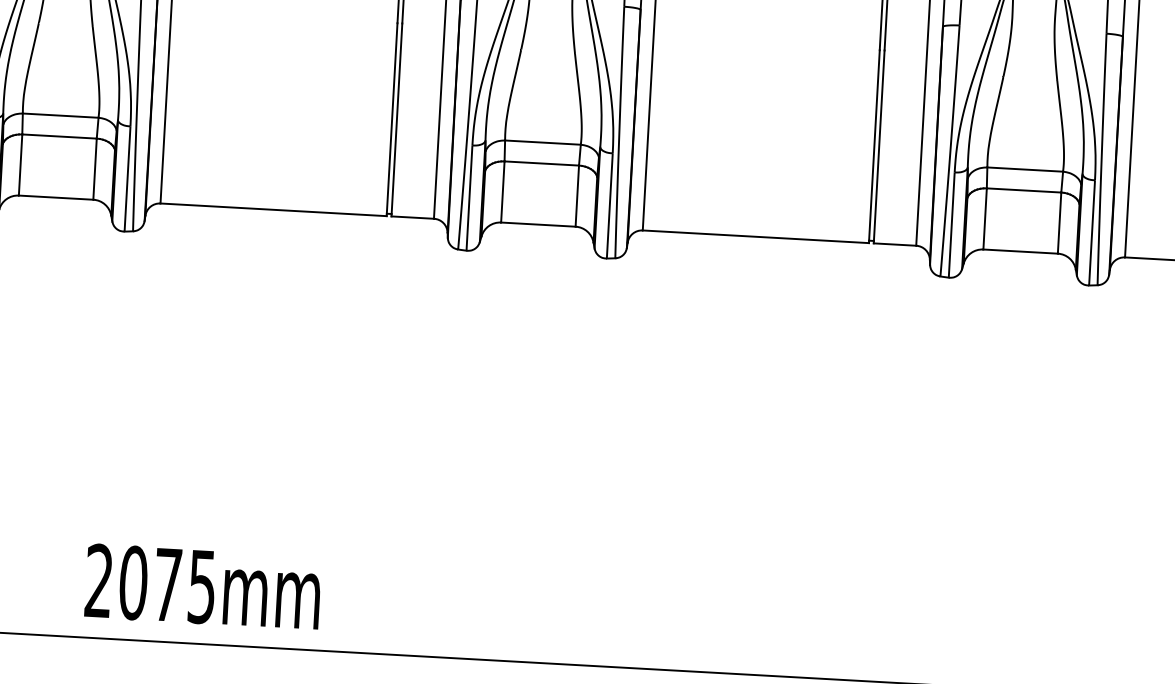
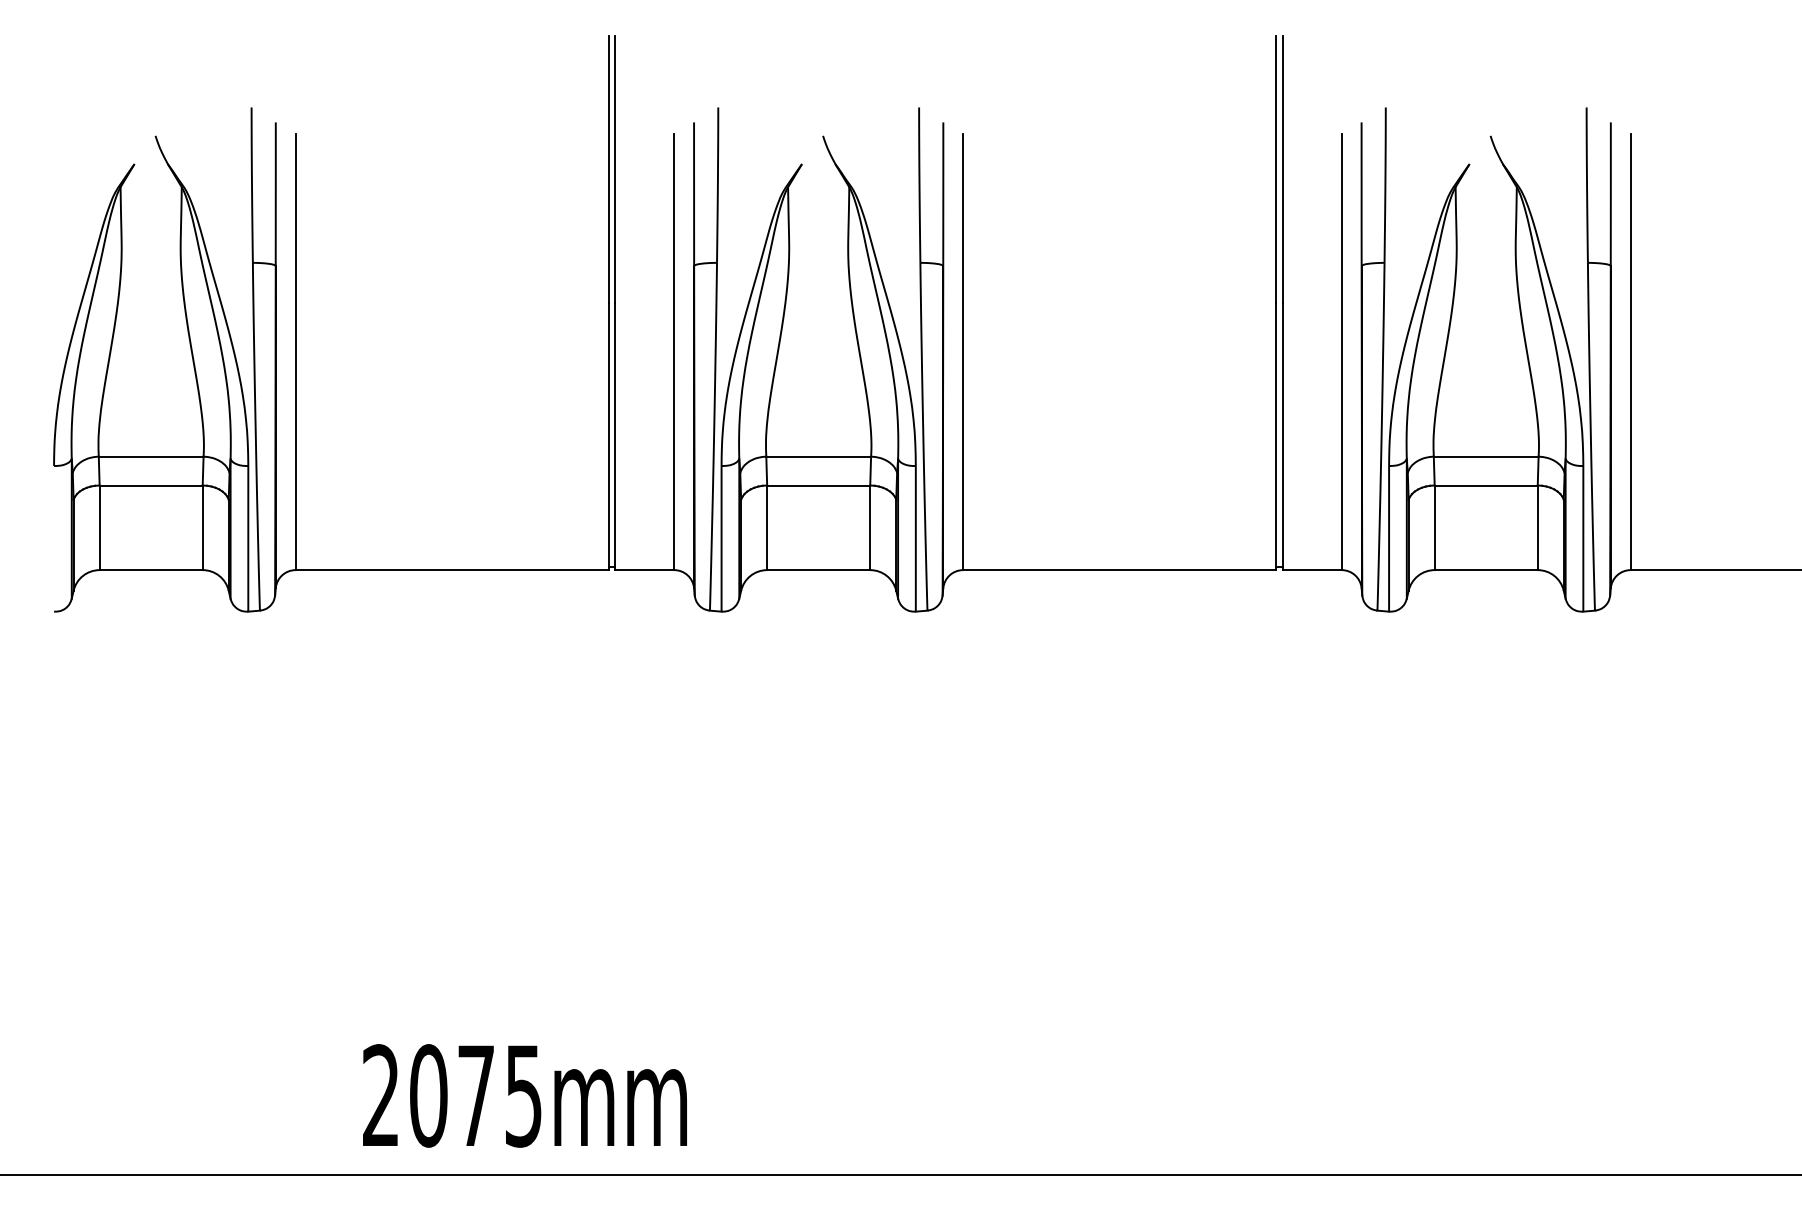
text: (202, 586) -> (524, 1095), moved

